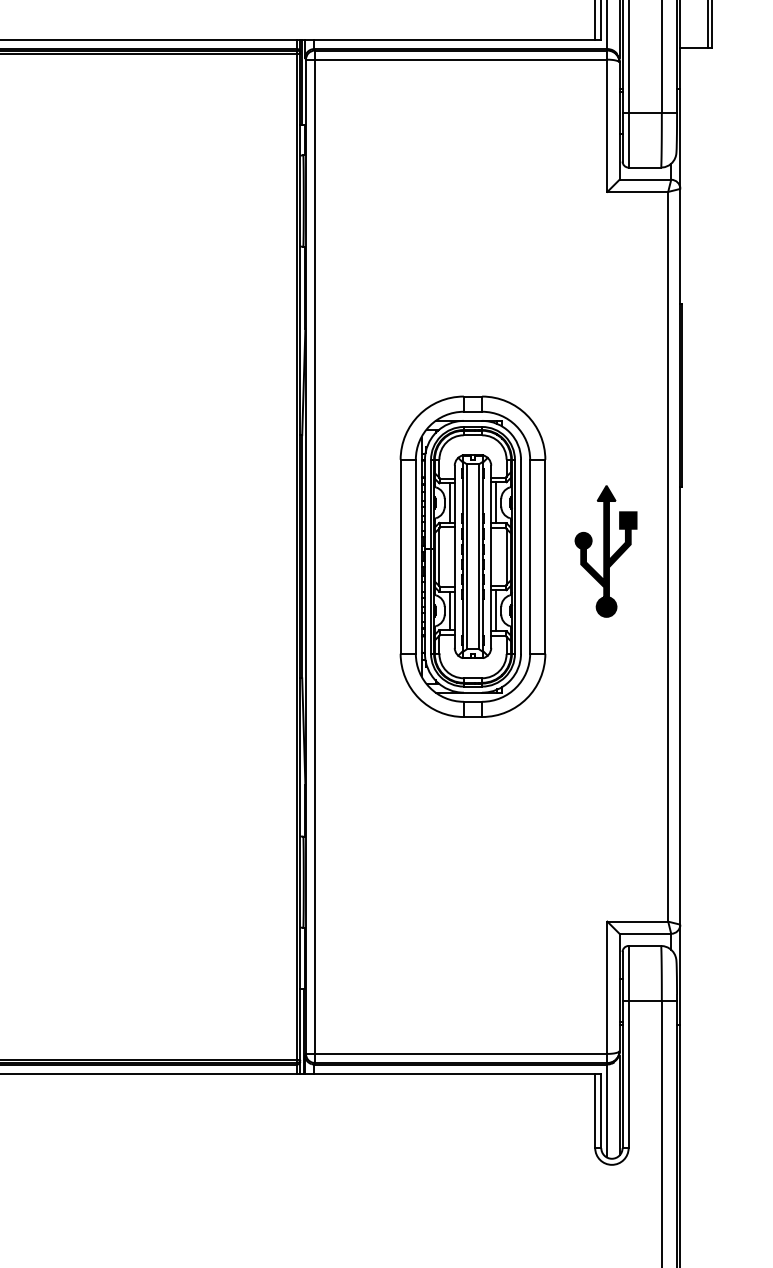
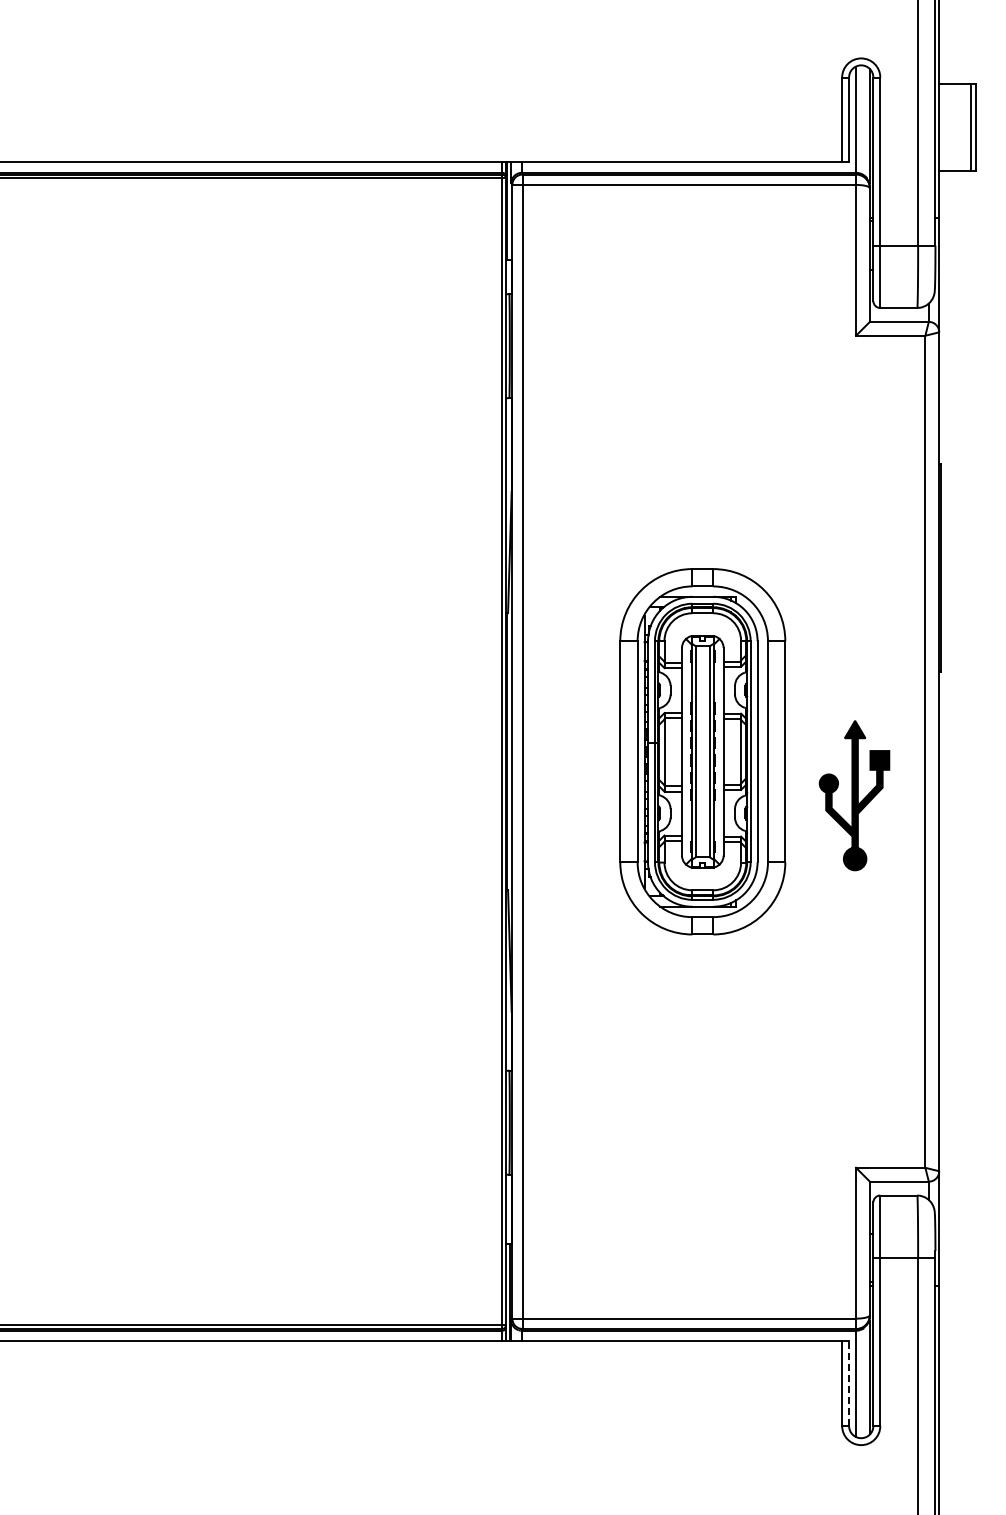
line: (495, 502) -> (728, 689), removed
line: (449, 503) -> (676, 690), removed
part: (606, 551) -> (854, 795), moved
line: (449, 610) -> (676, 813), removed
line: (495, 610) -> (728, 812), removed
line: (601, 1110) -> (849, 1383), solid -> dashed

